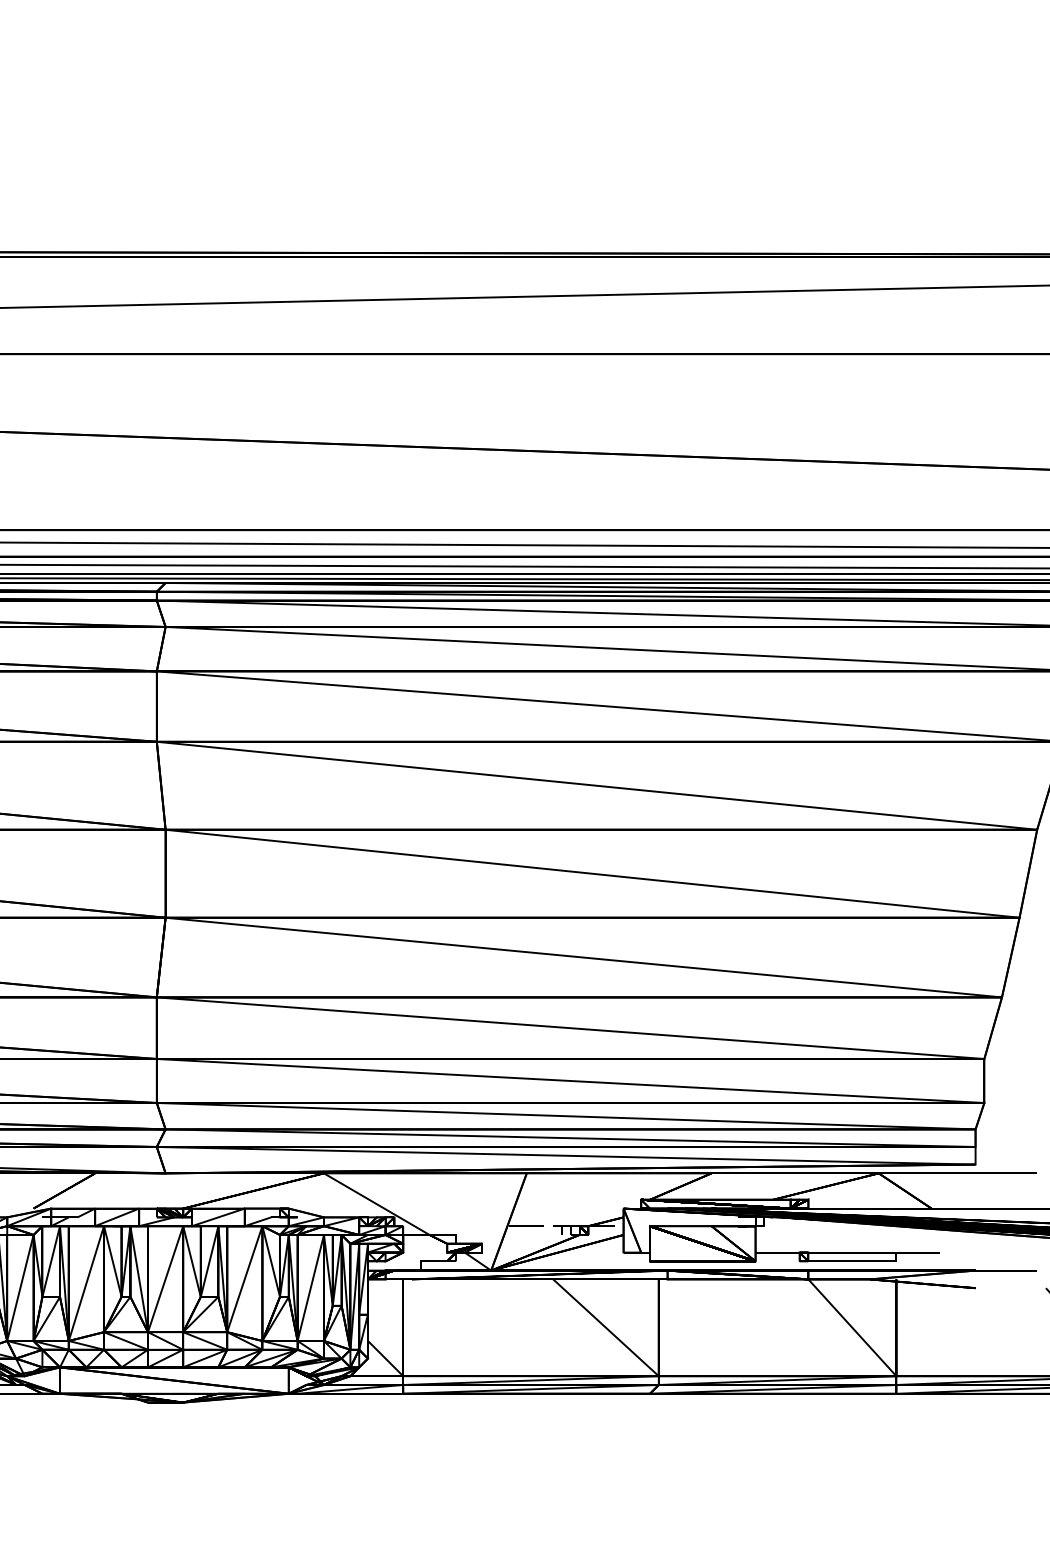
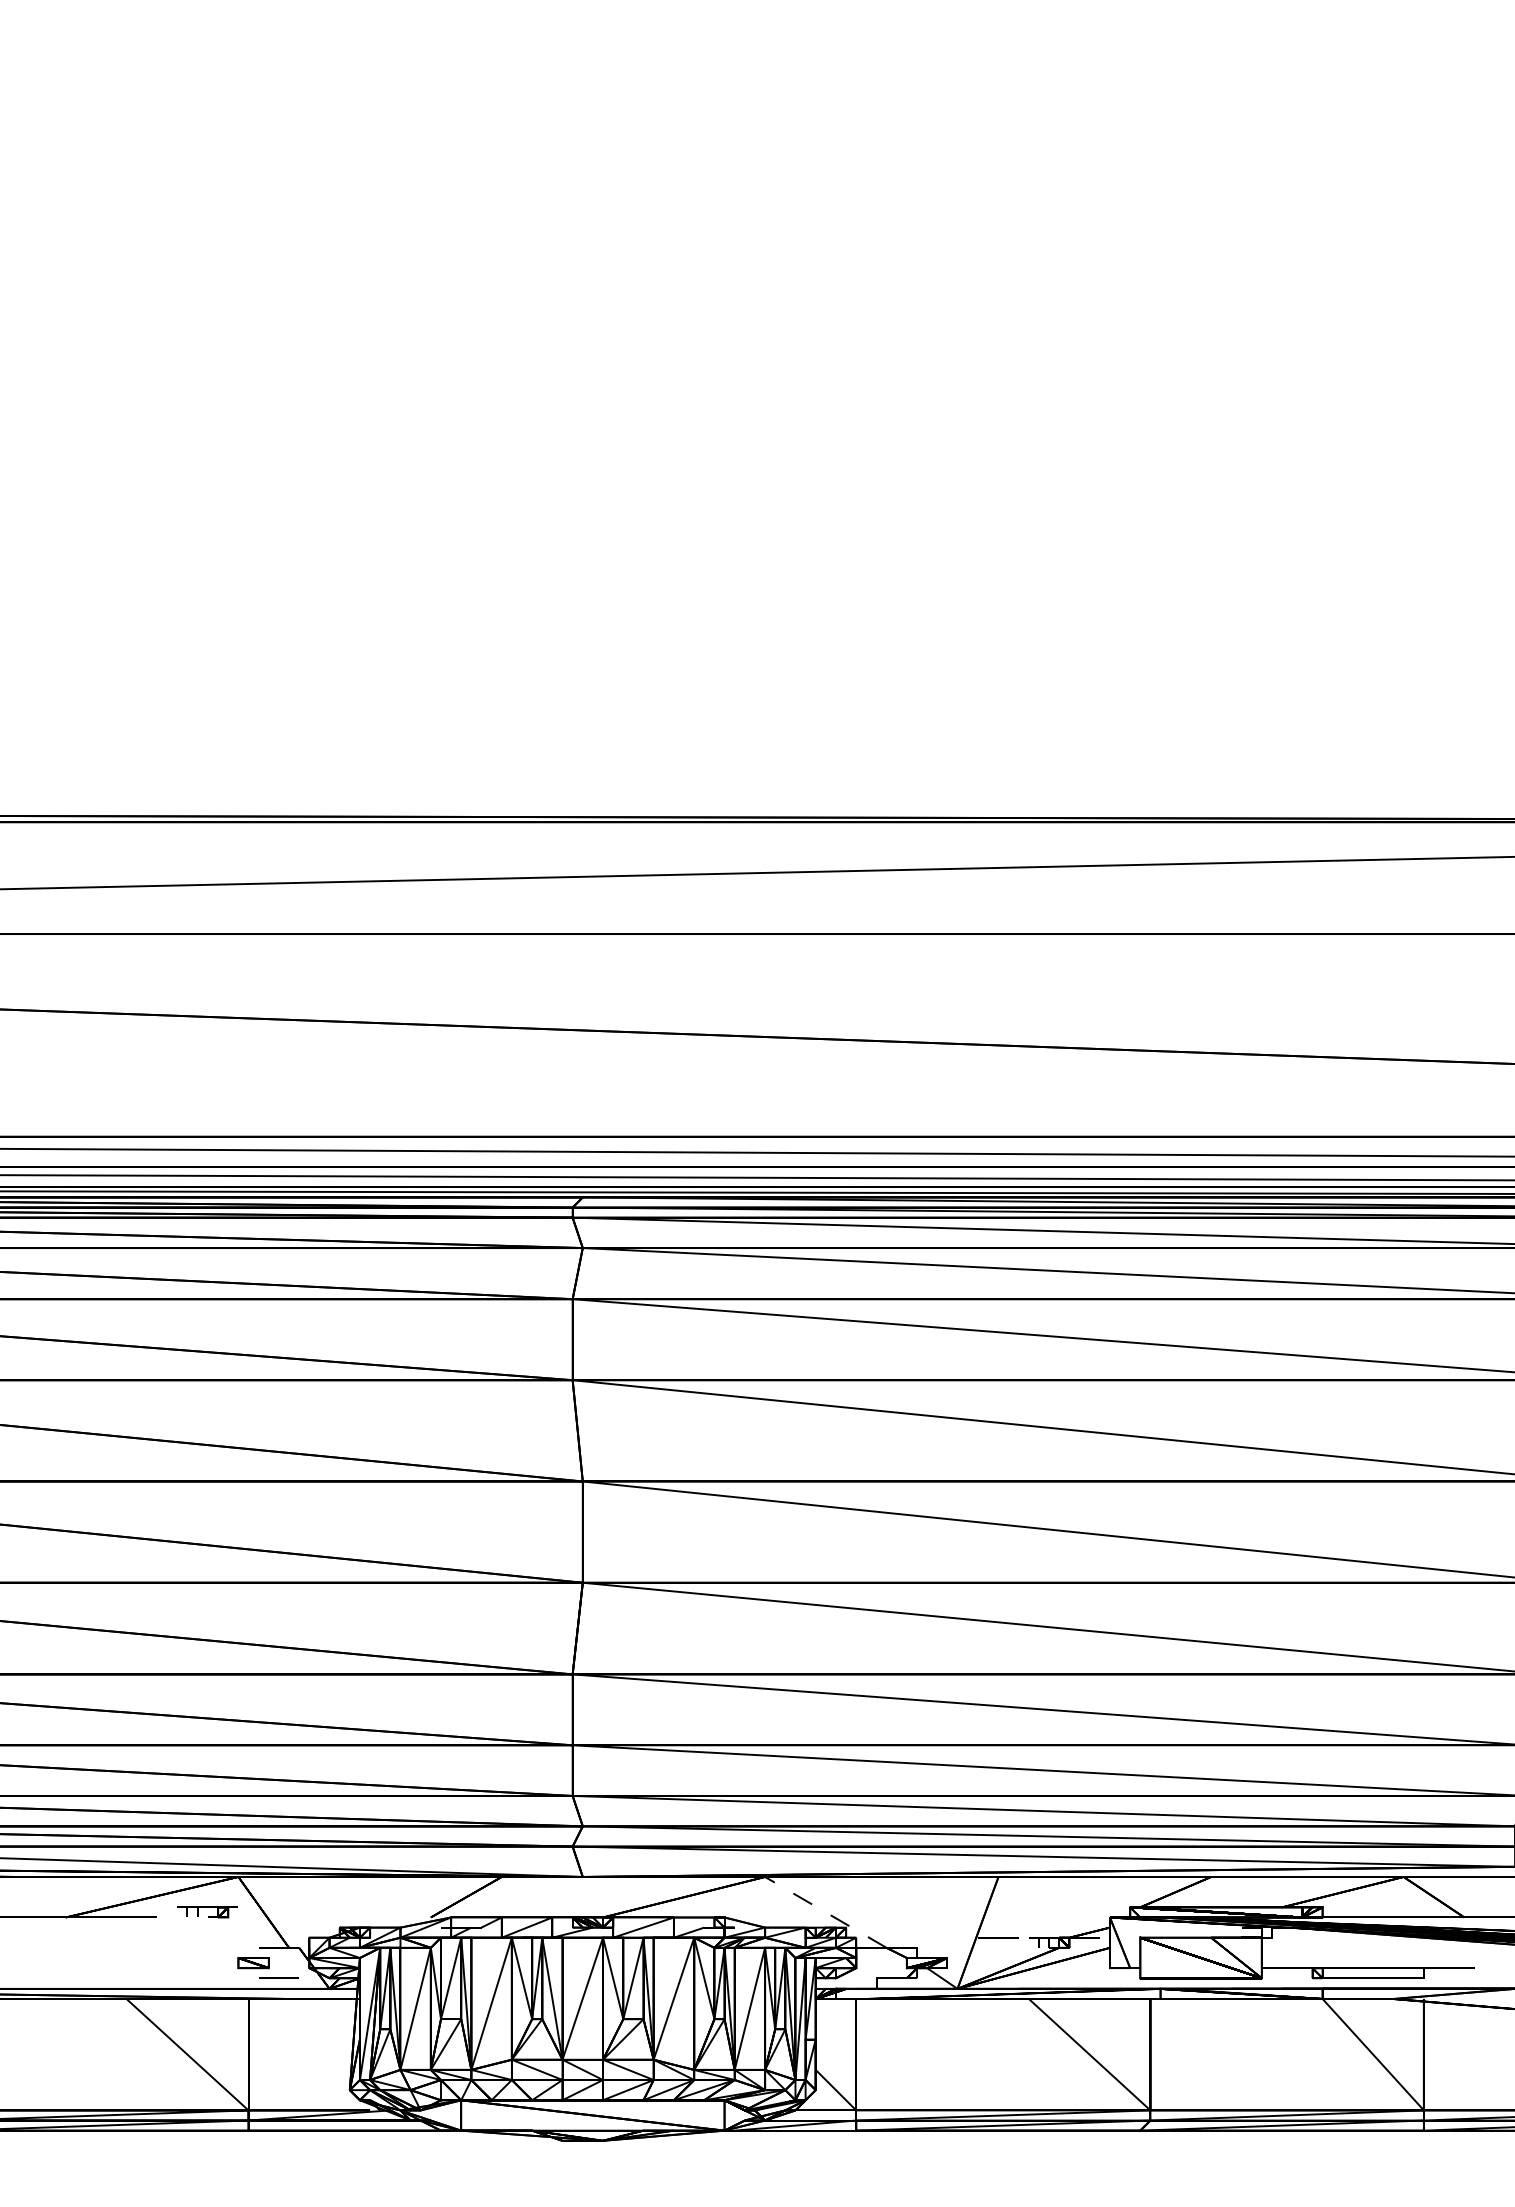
line: (376, 1204) -> (825, 1912), solid -> dashed

